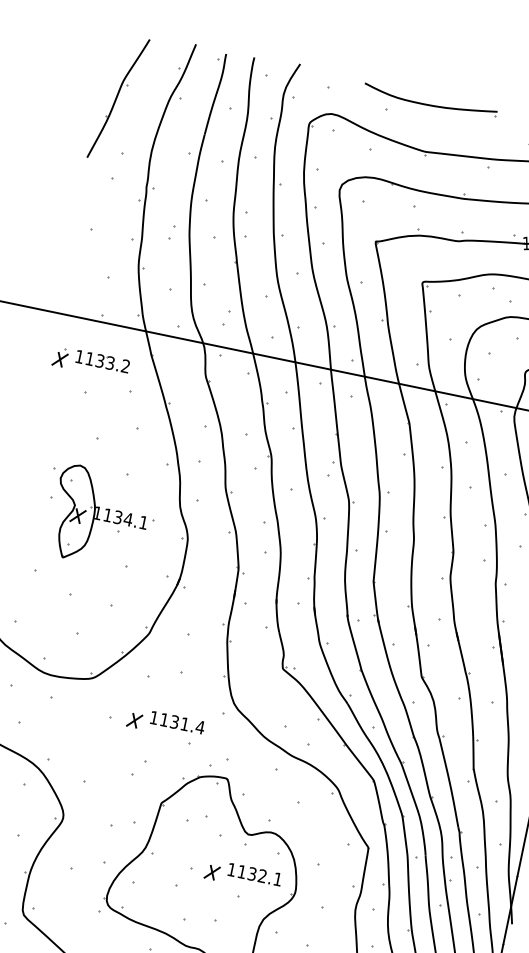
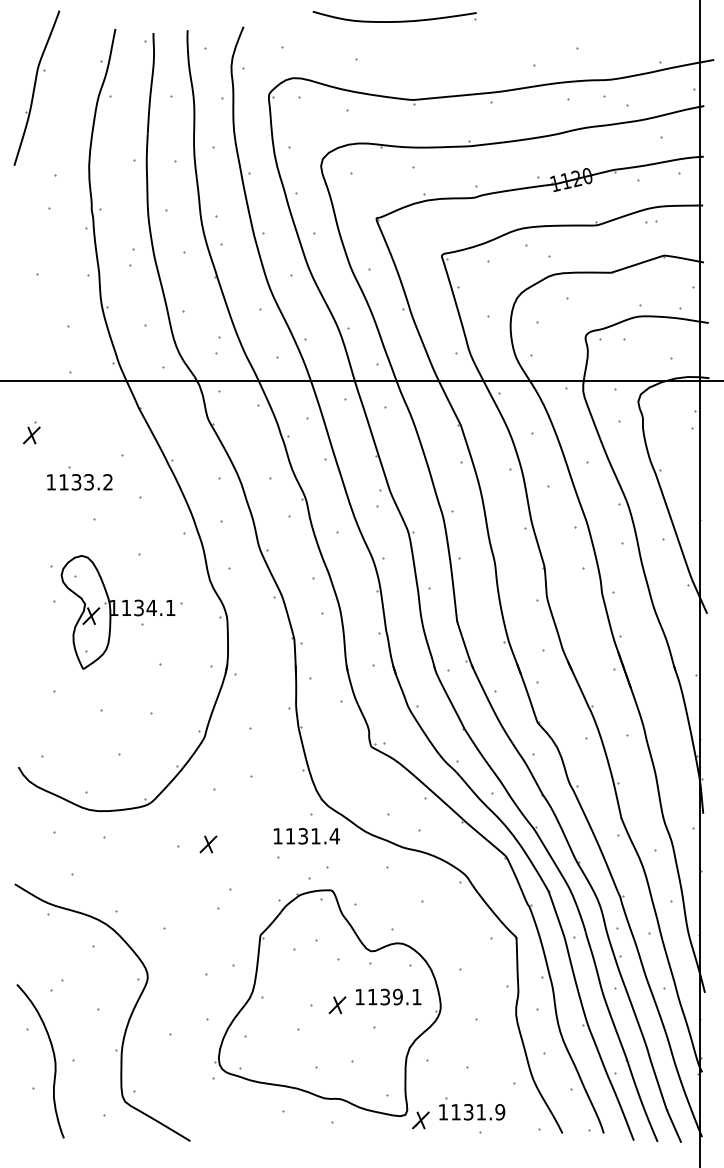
part: (118, 97) -> (36, 87), moved
part: (430, 100) -> (394, 16), moved
part: (102, 361) -> (79, 482), moved
text: (178, 723) -> (307, 836), moved
text: (262, 876) -> (397, 997), 1132.1 -> 1139.1

